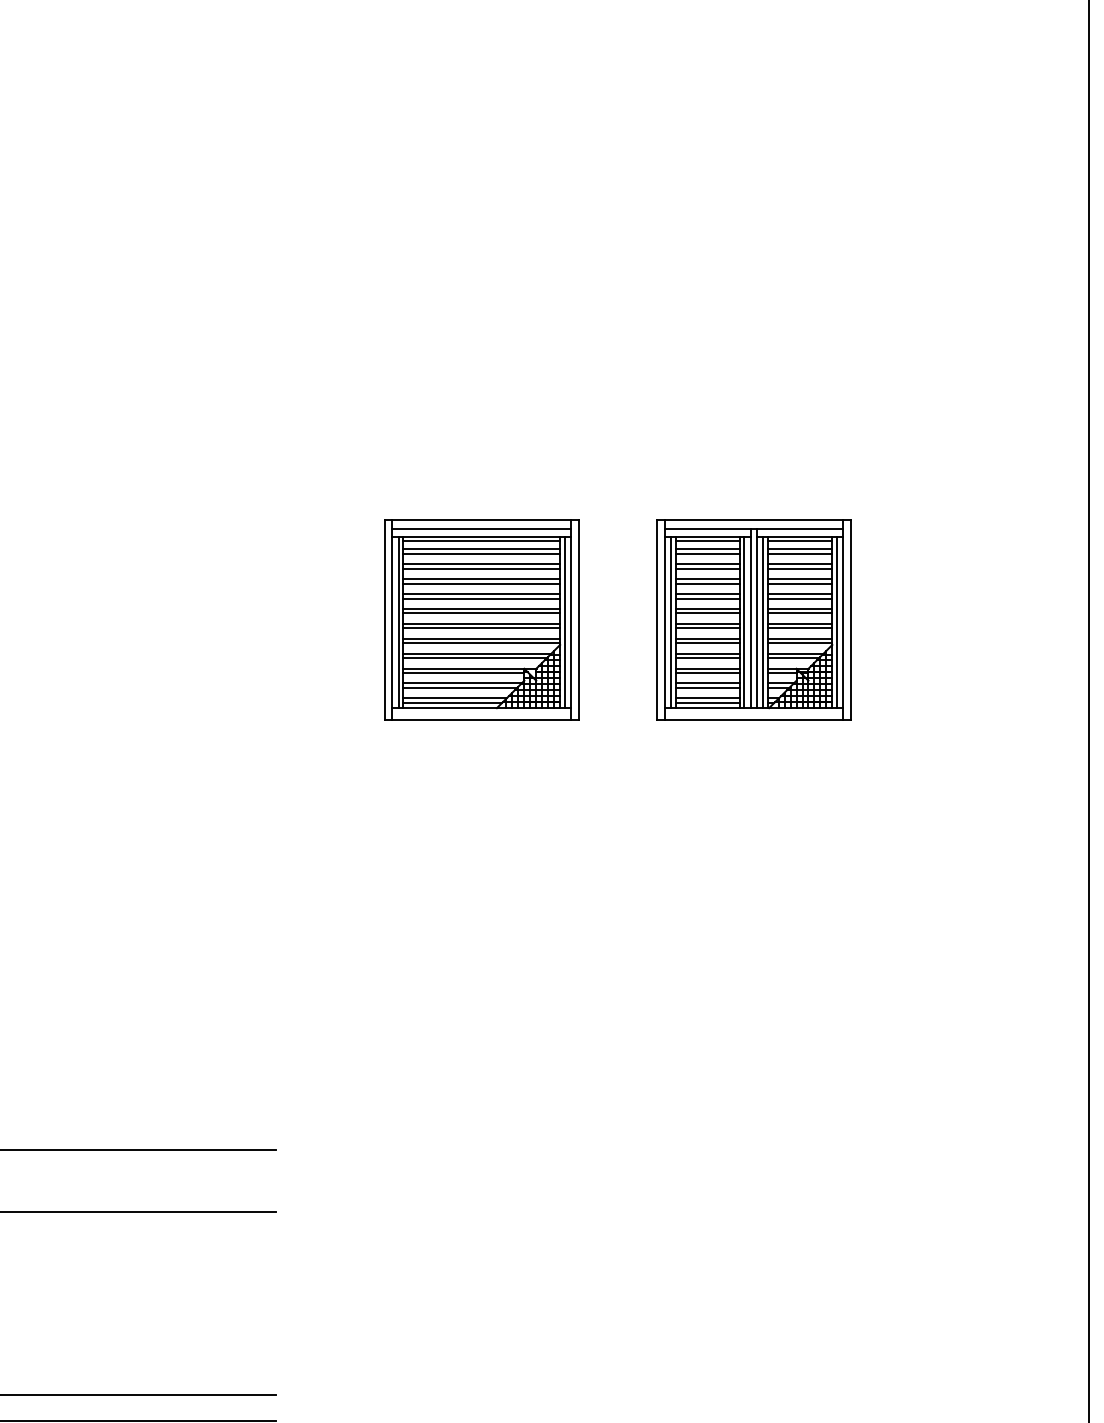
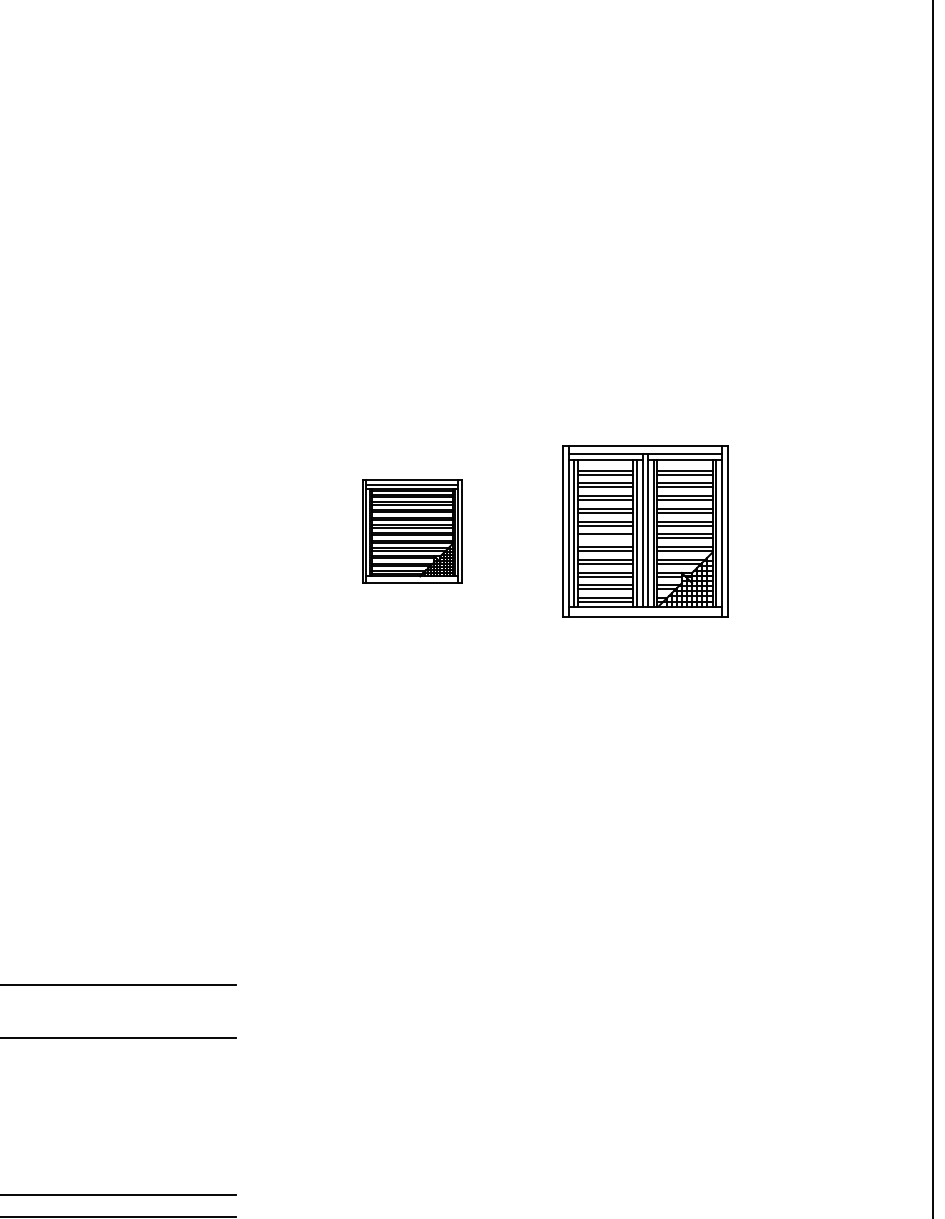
line: (707, 541) -> (605, 463), removed
line: (799, 541) -> (684, 463), removed
part: (481, 619) -> (412, 530), size x0.6
line: (707, 628) -> (605, 538), removed

